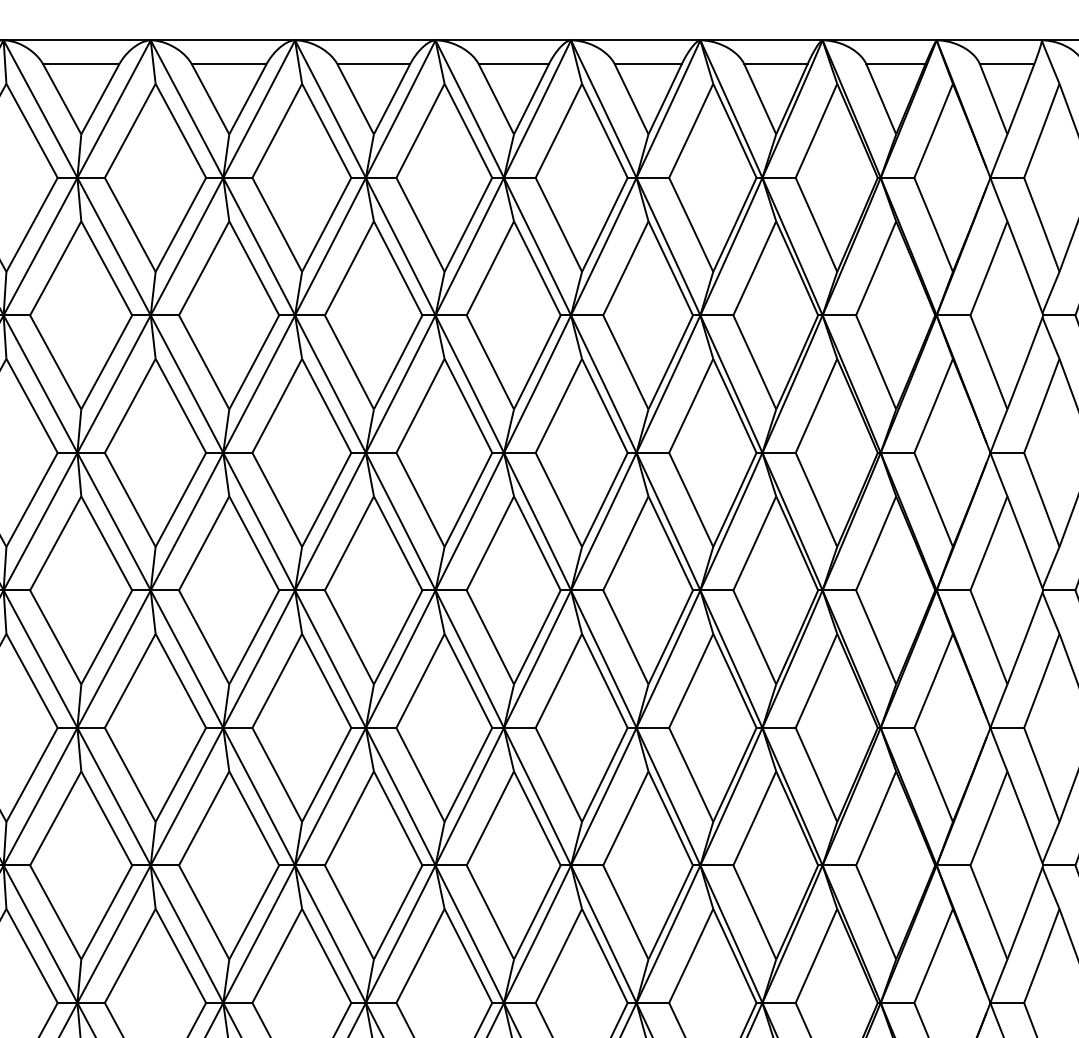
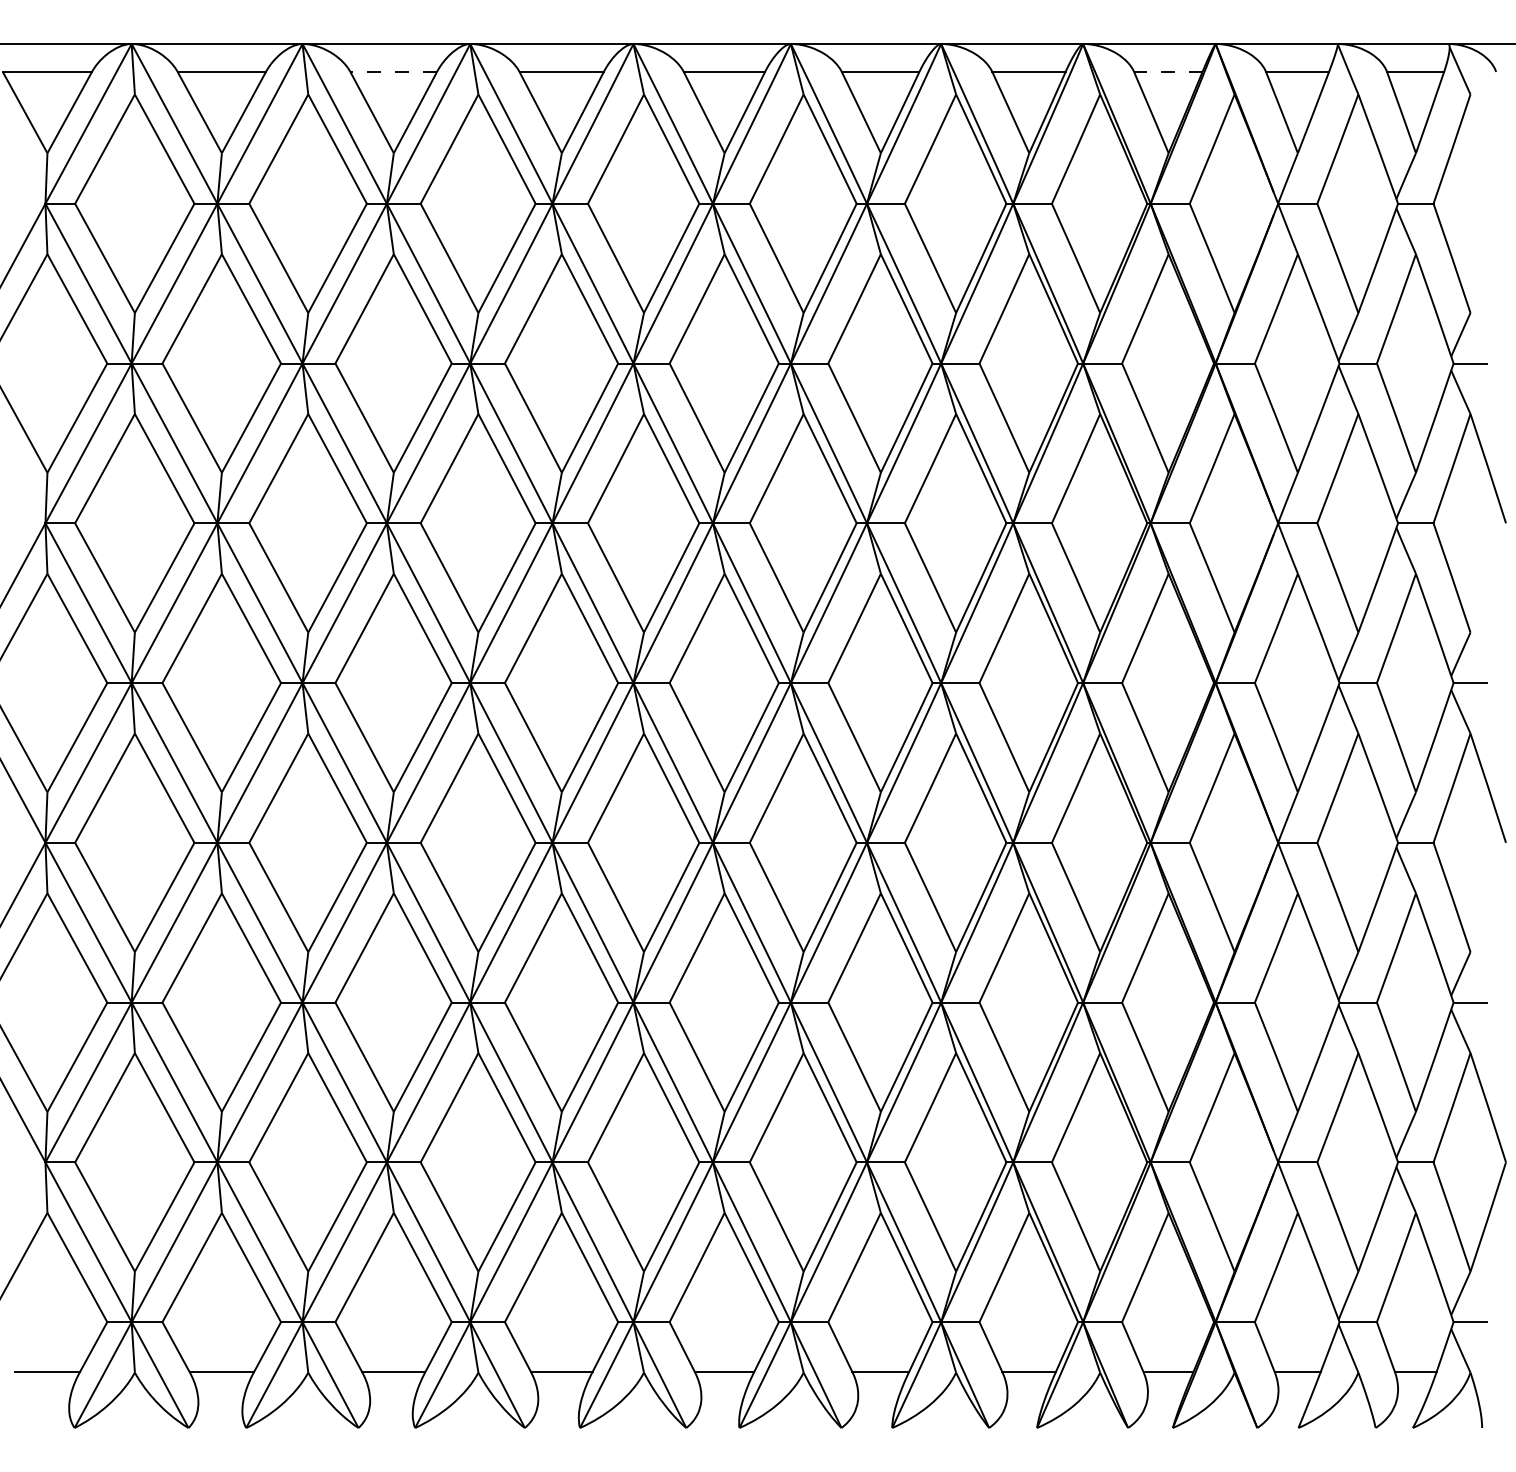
line: (229, 64) -> (393, 71), solid -> dashed
line: (895, 64) -> (1167, 71), solid -> dashed

